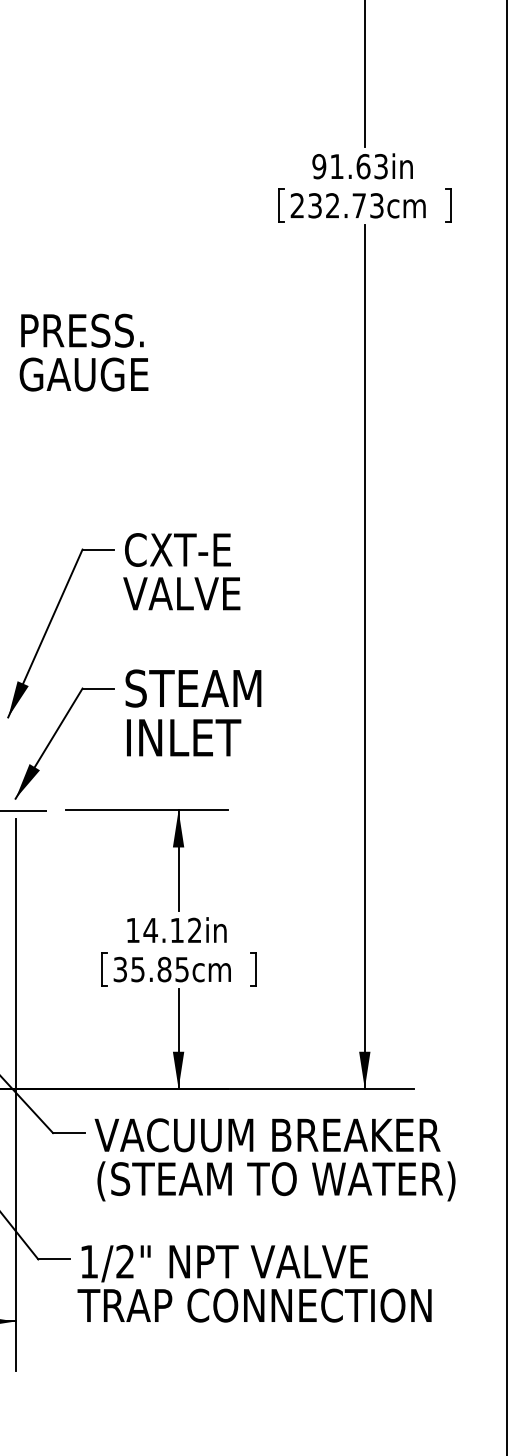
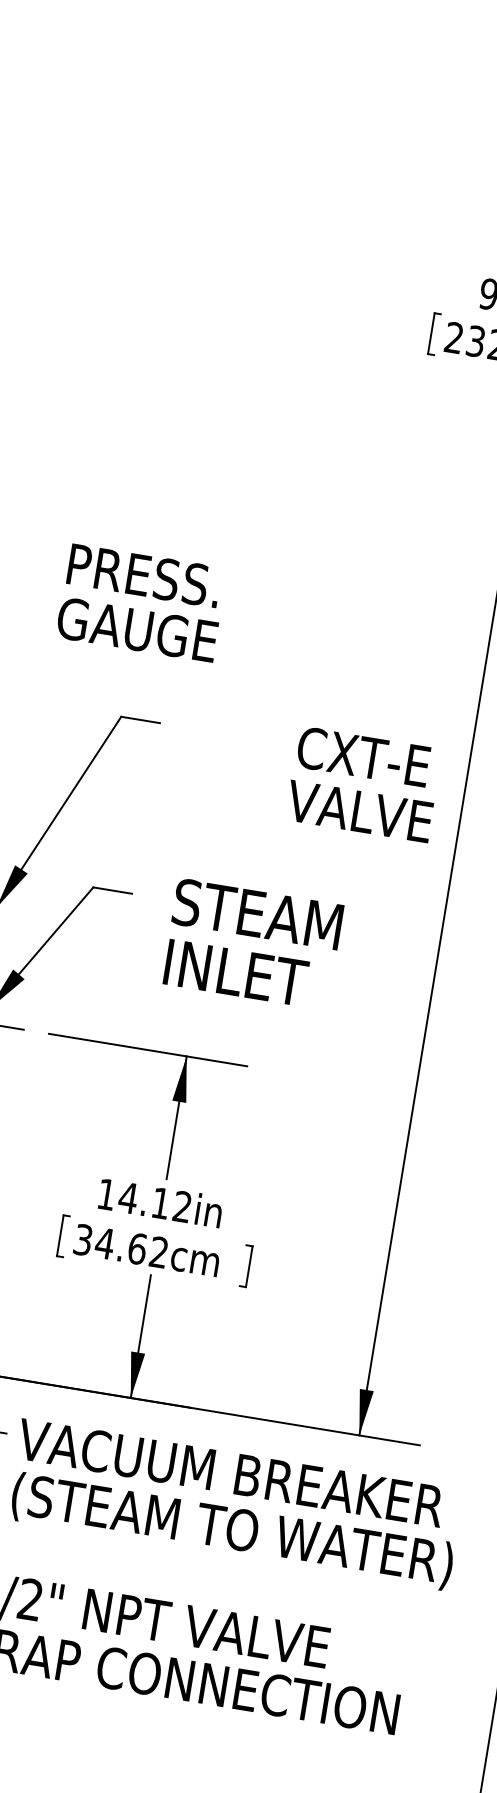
text: (83, 352) -> (141, 602), moved
text: (181, 571) -> (363, 784), moved
text: (193, 712) -> (252, 943), moved
text: (159, 969) -> (131, 1247), 35.85cm -> 34.62cm

